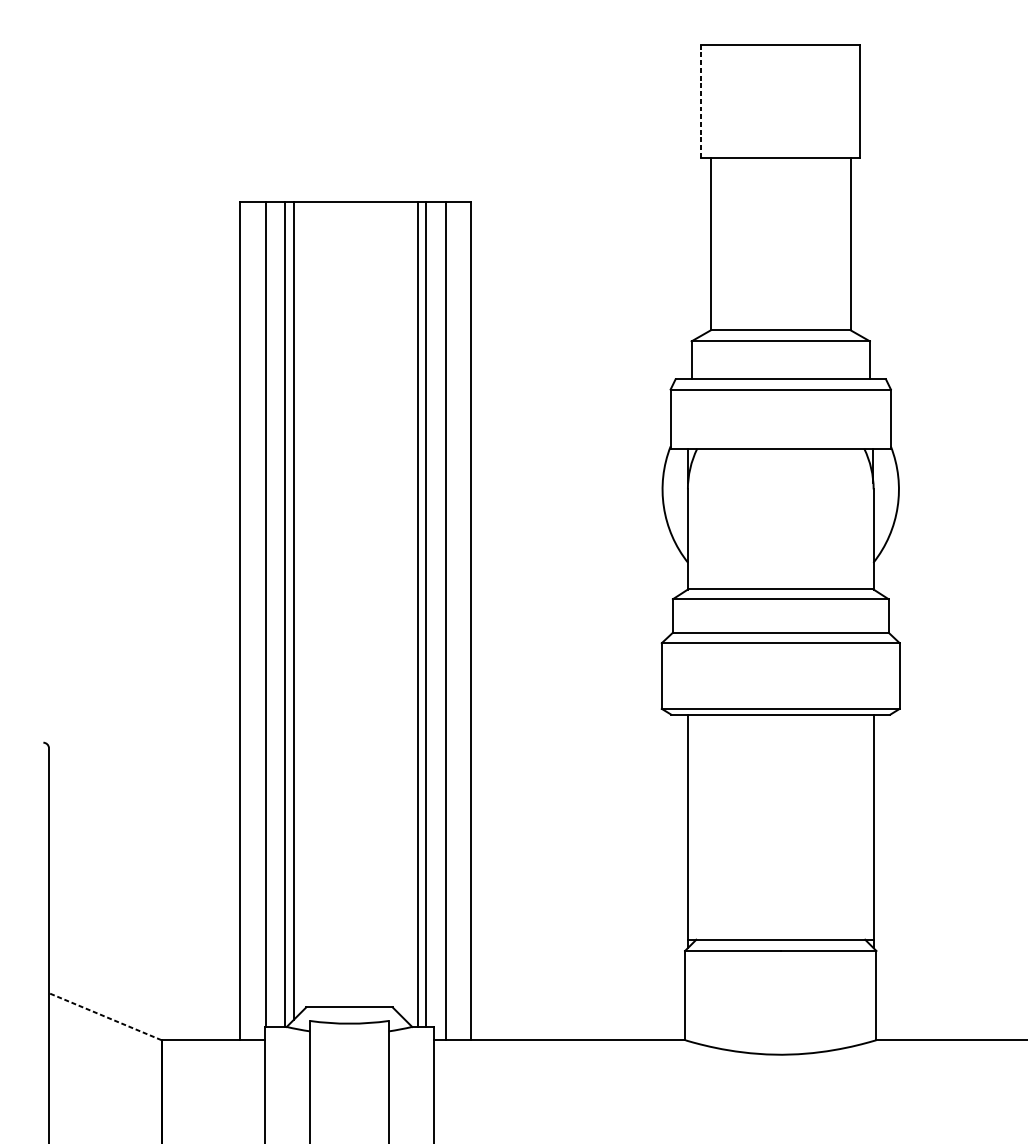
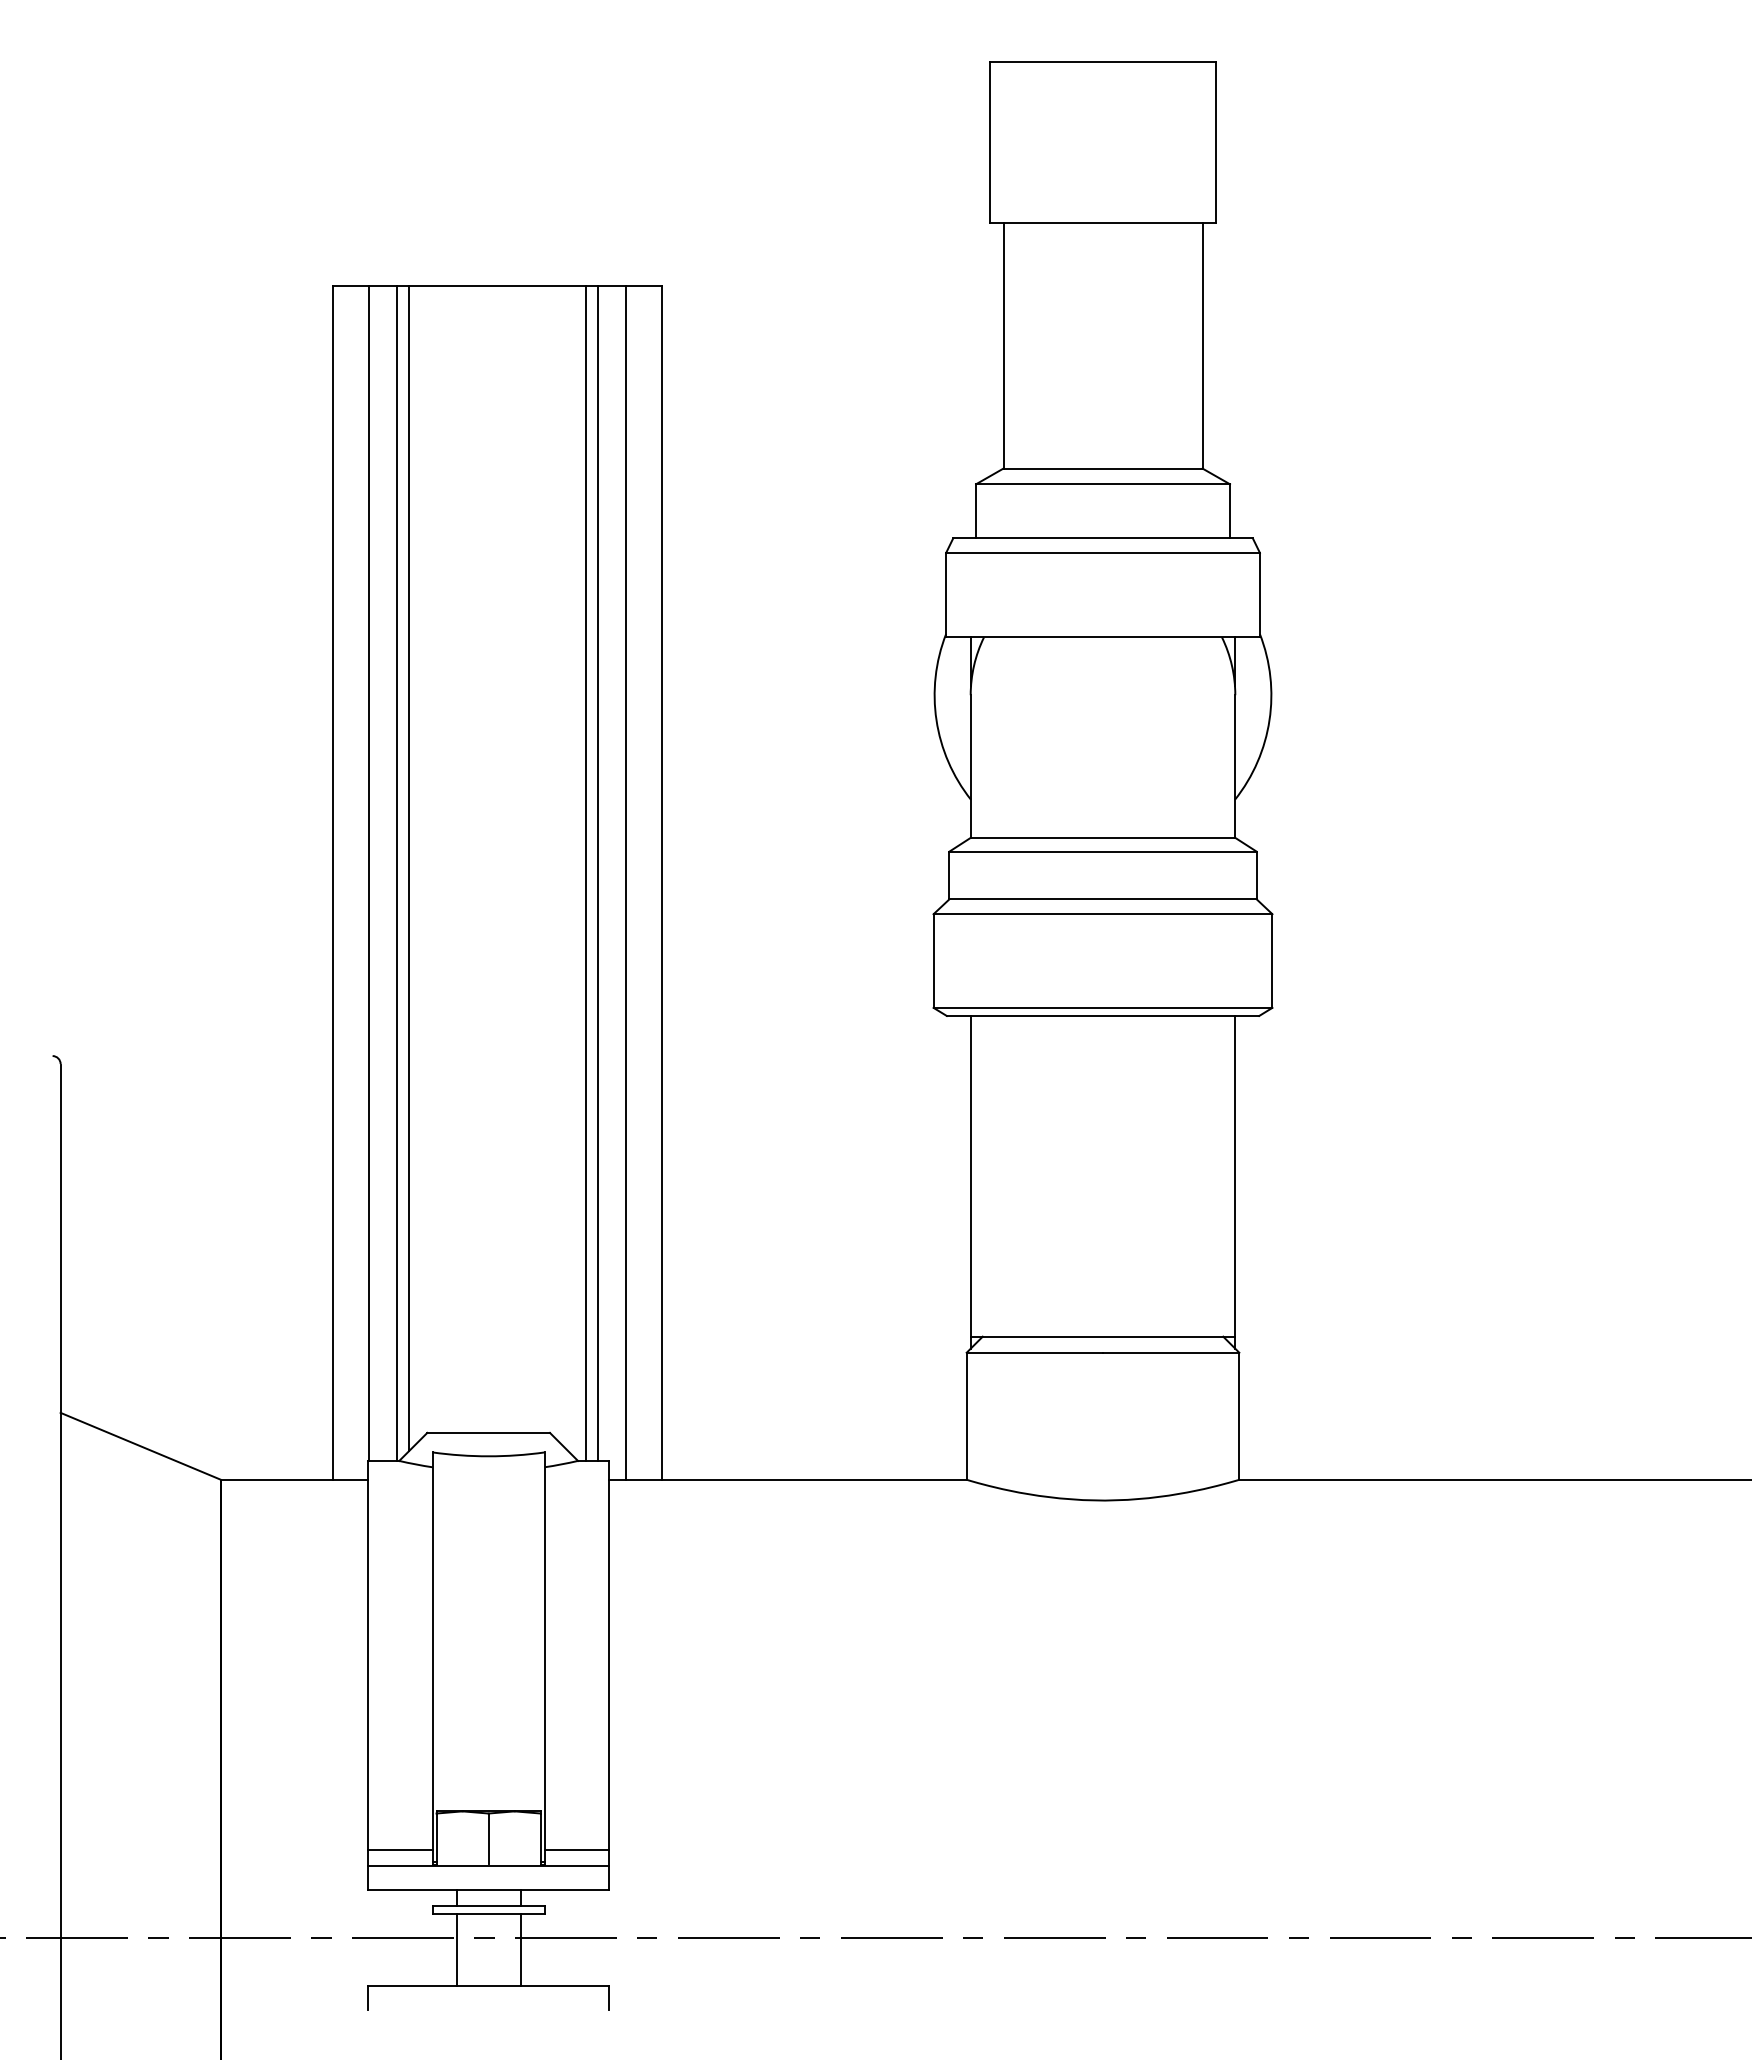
line: (701, 101) -> (989, 142), dashed -> solid
line: (105, 1016) -> (140, 1446), dashed -> solid

